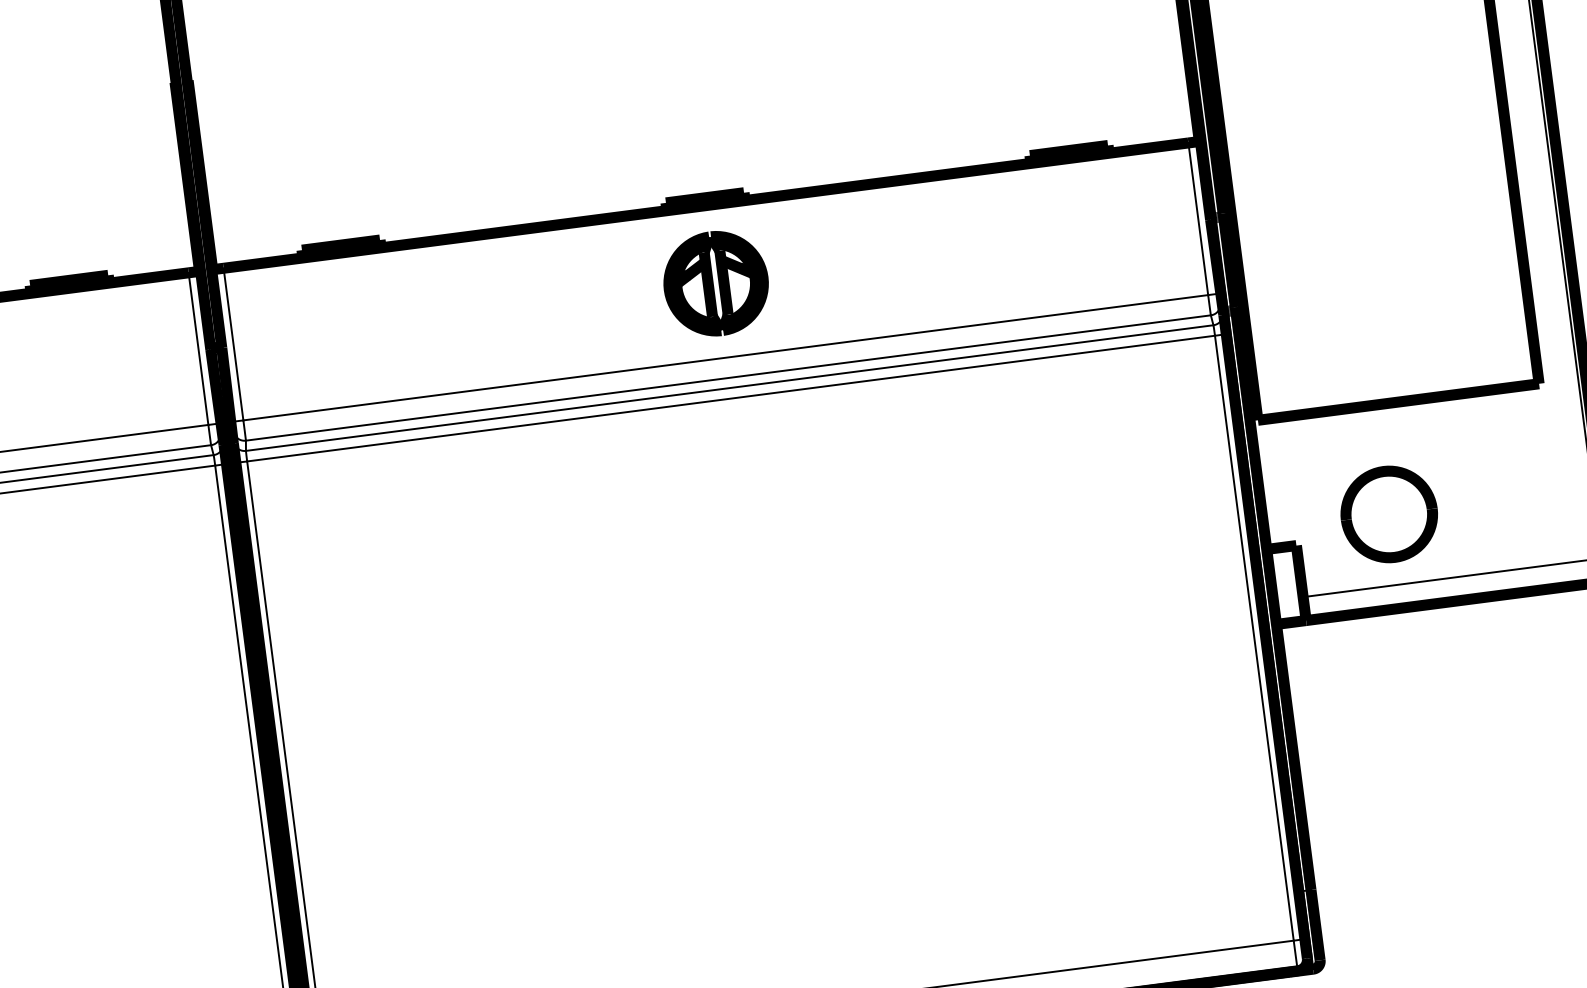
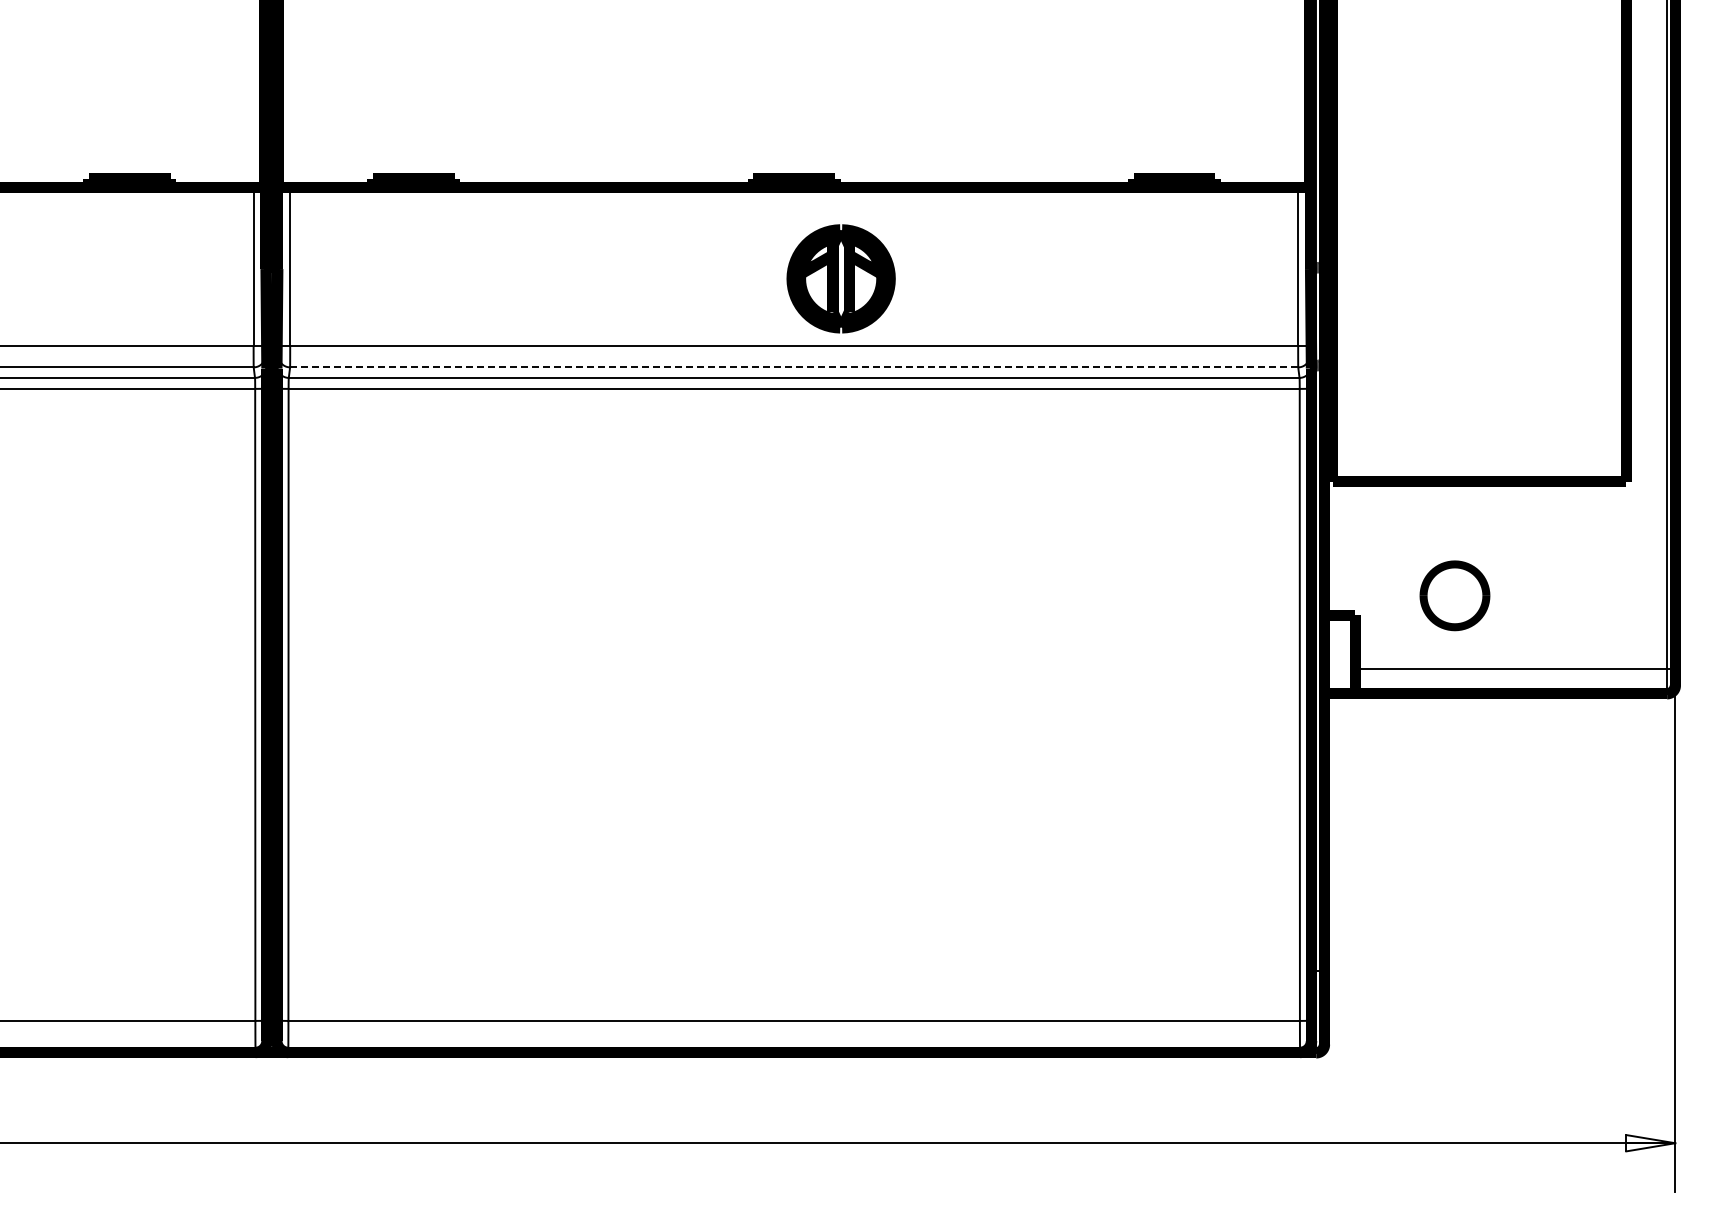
part: (715, 283) -> (840, 278), moved
line: (727, 378) -> (793, 367), solid -> dashed
part: (1388, 514) -> (1454, 595), size x0.7

